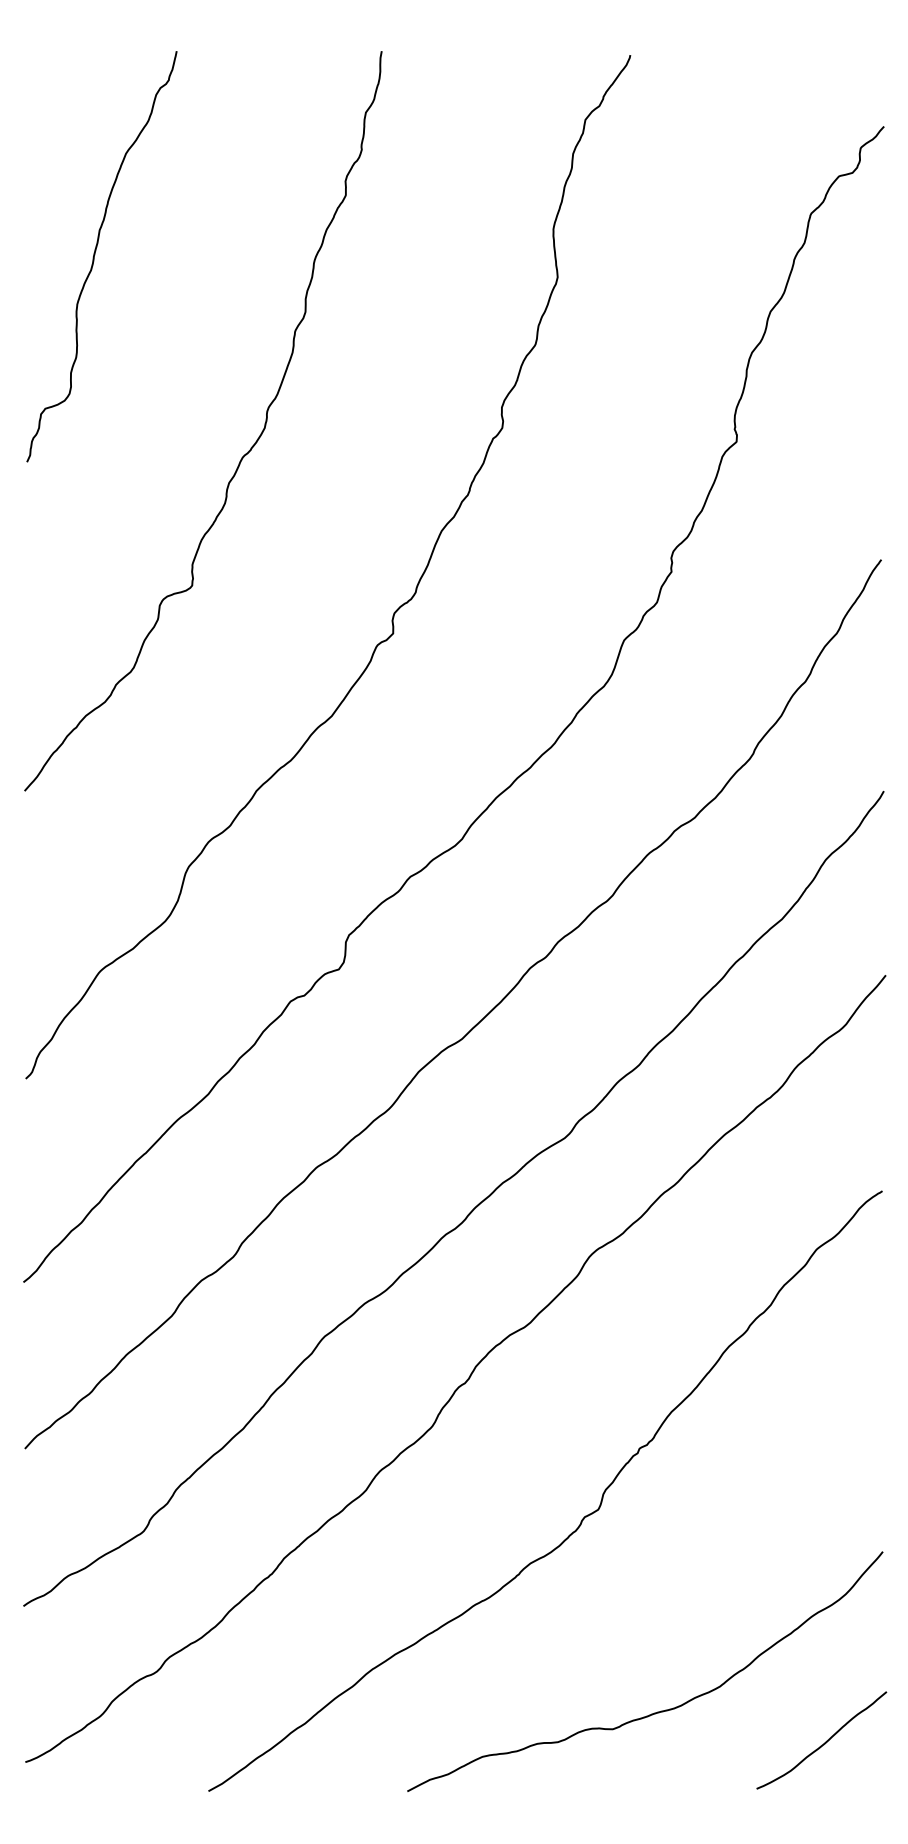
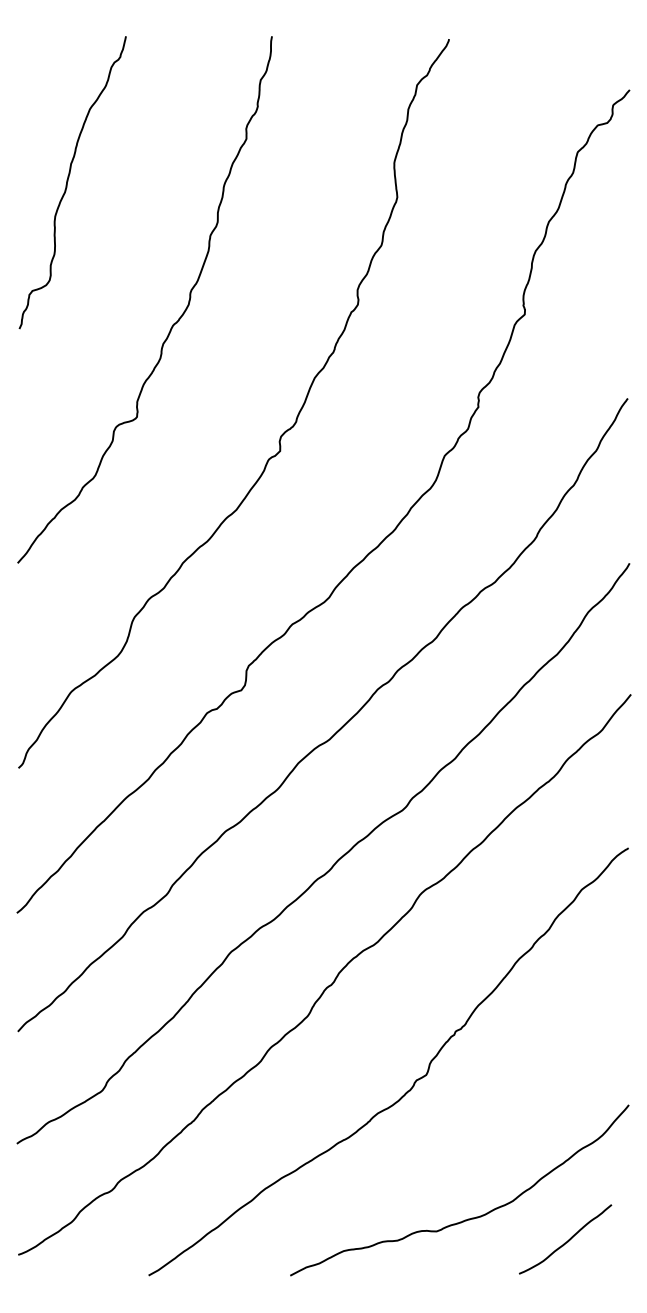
curve: (824, 1742) -> (567, 1240), moved

